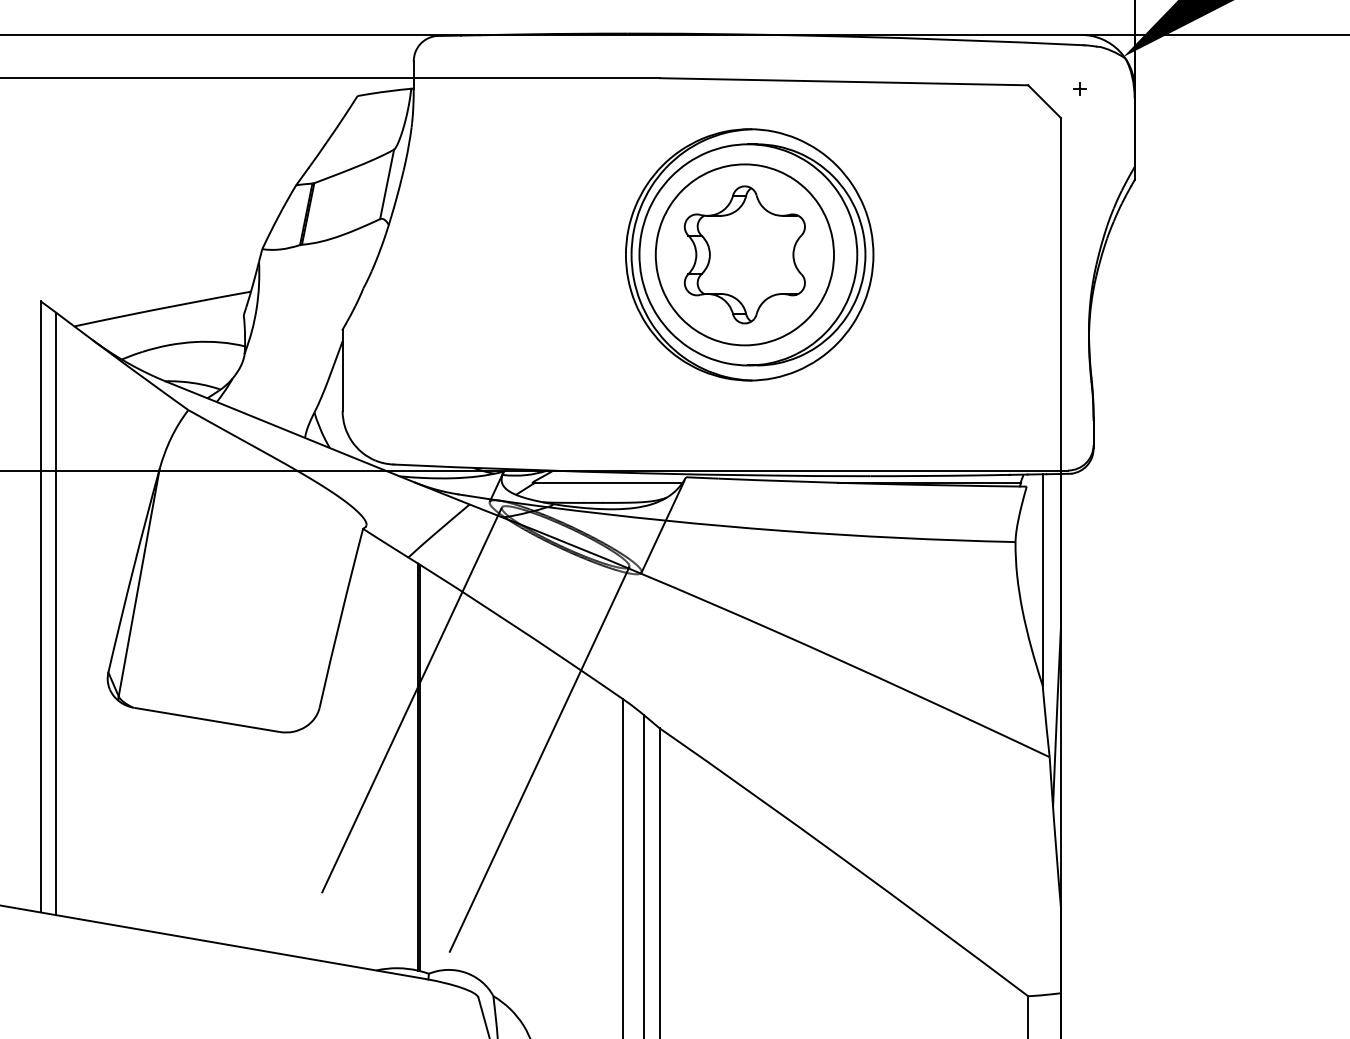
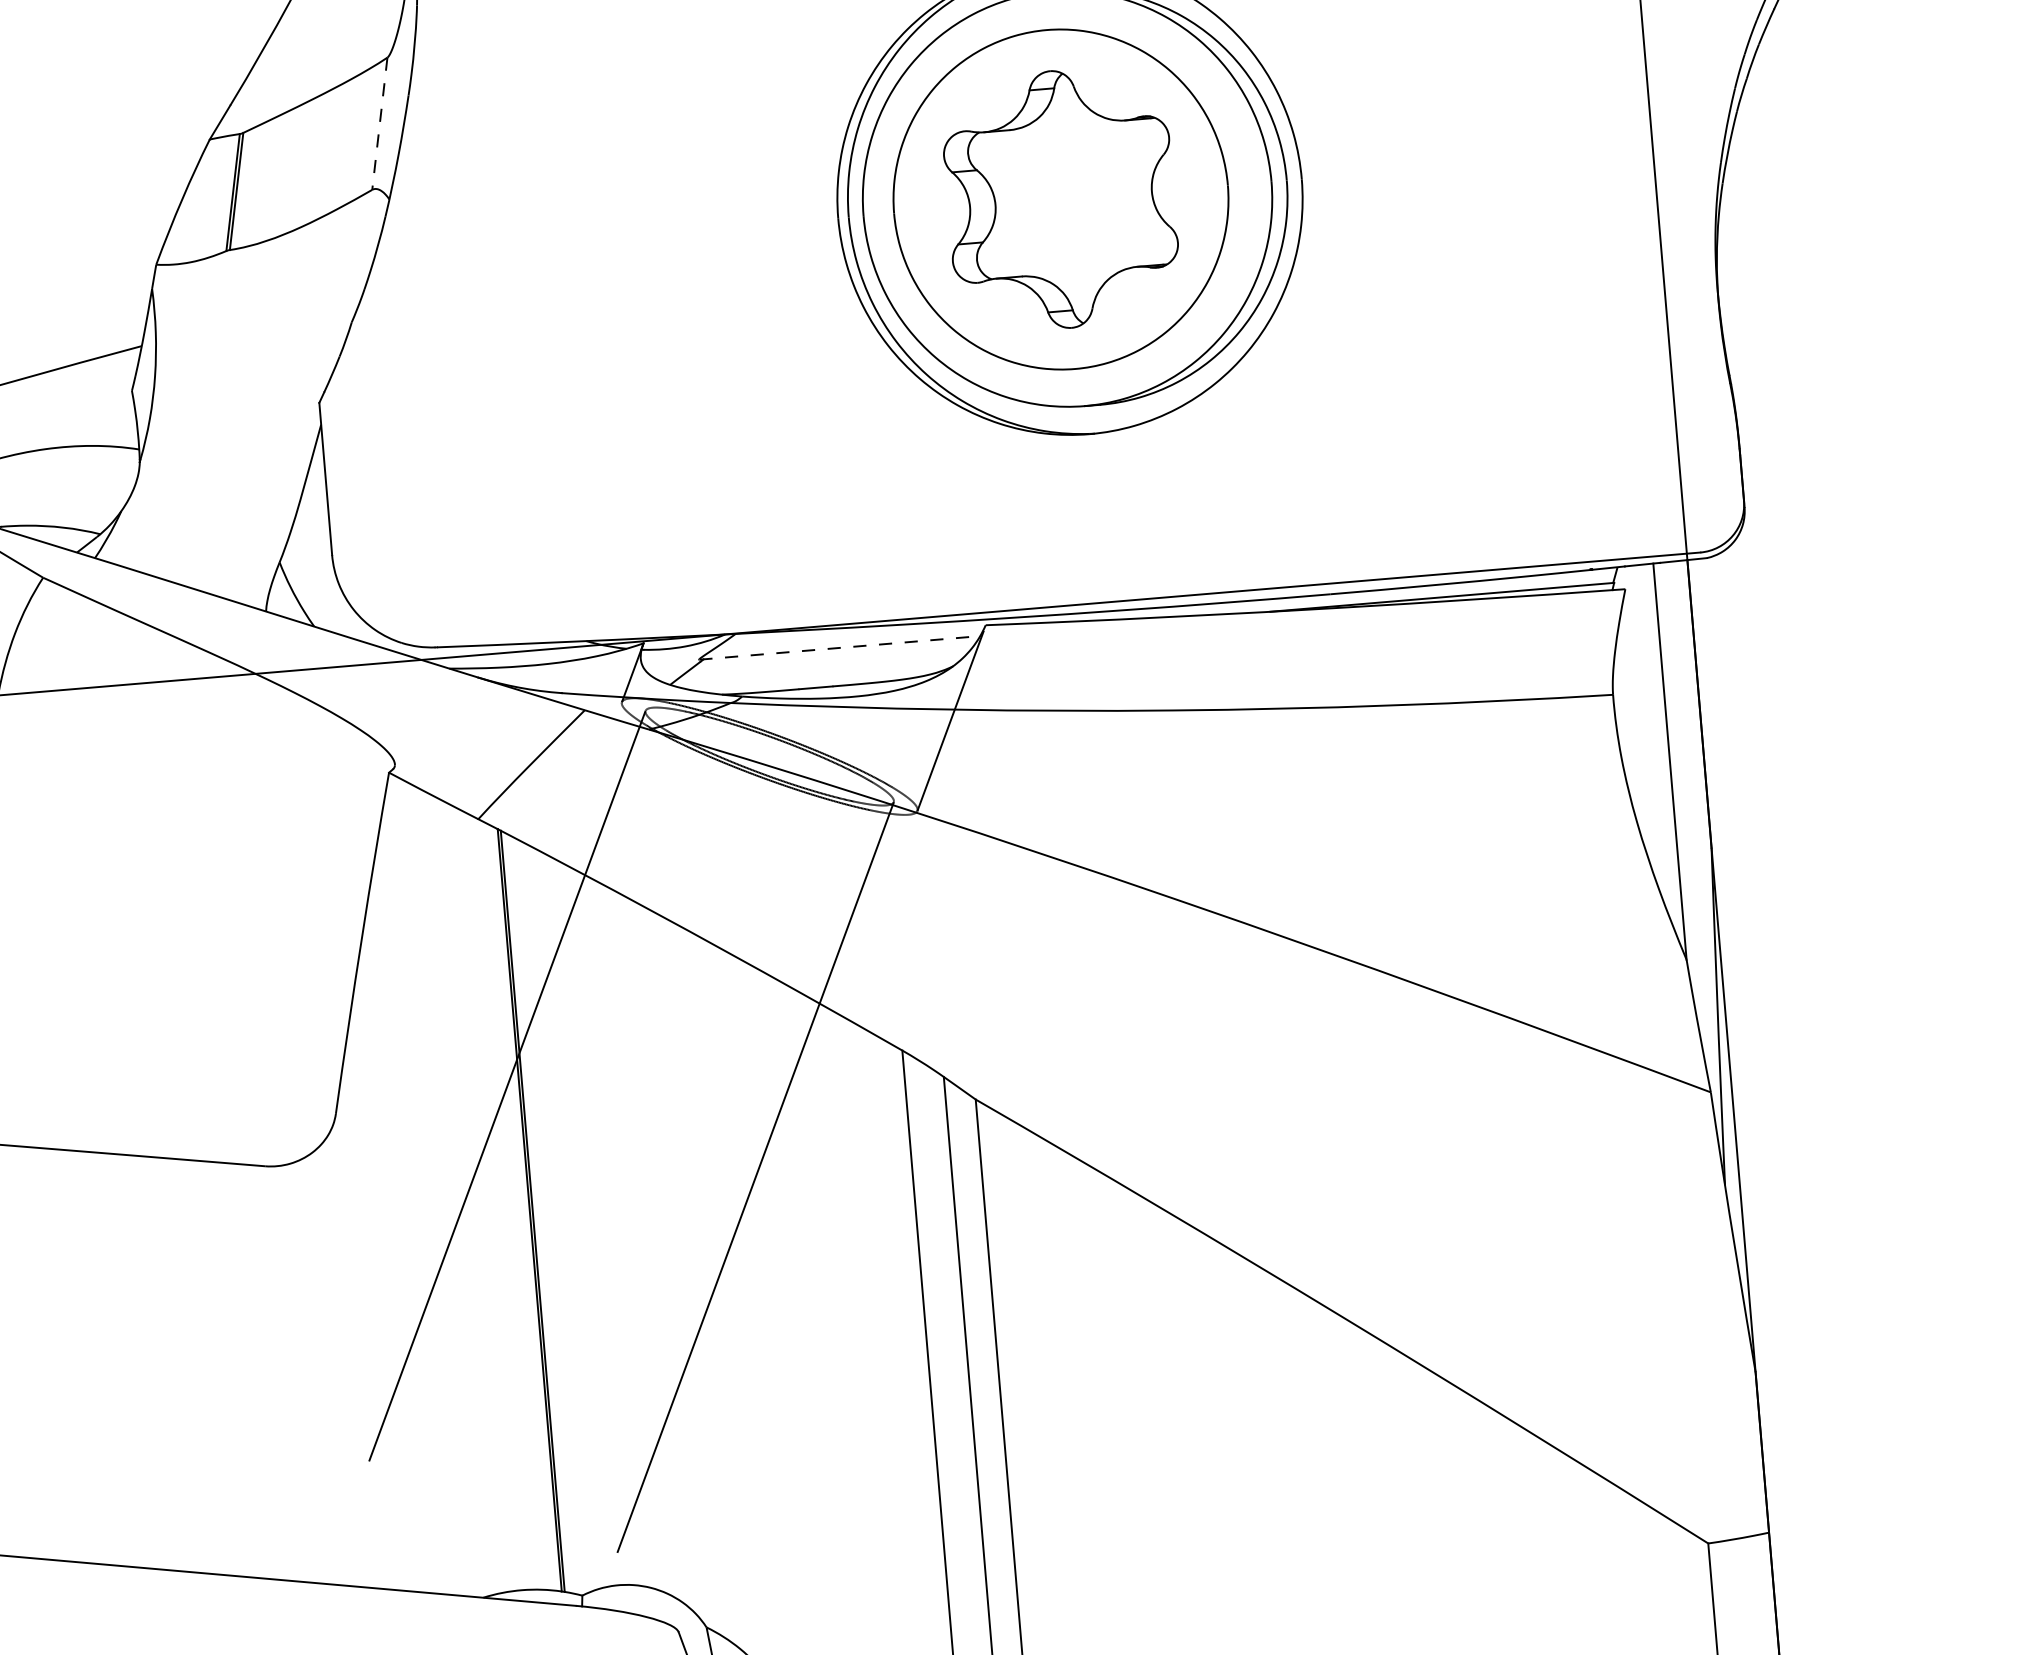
line: (387, 184) -> (380, 123), solid -> dashed
line: (607, 482) -> (839, 647), solid -> dashed

